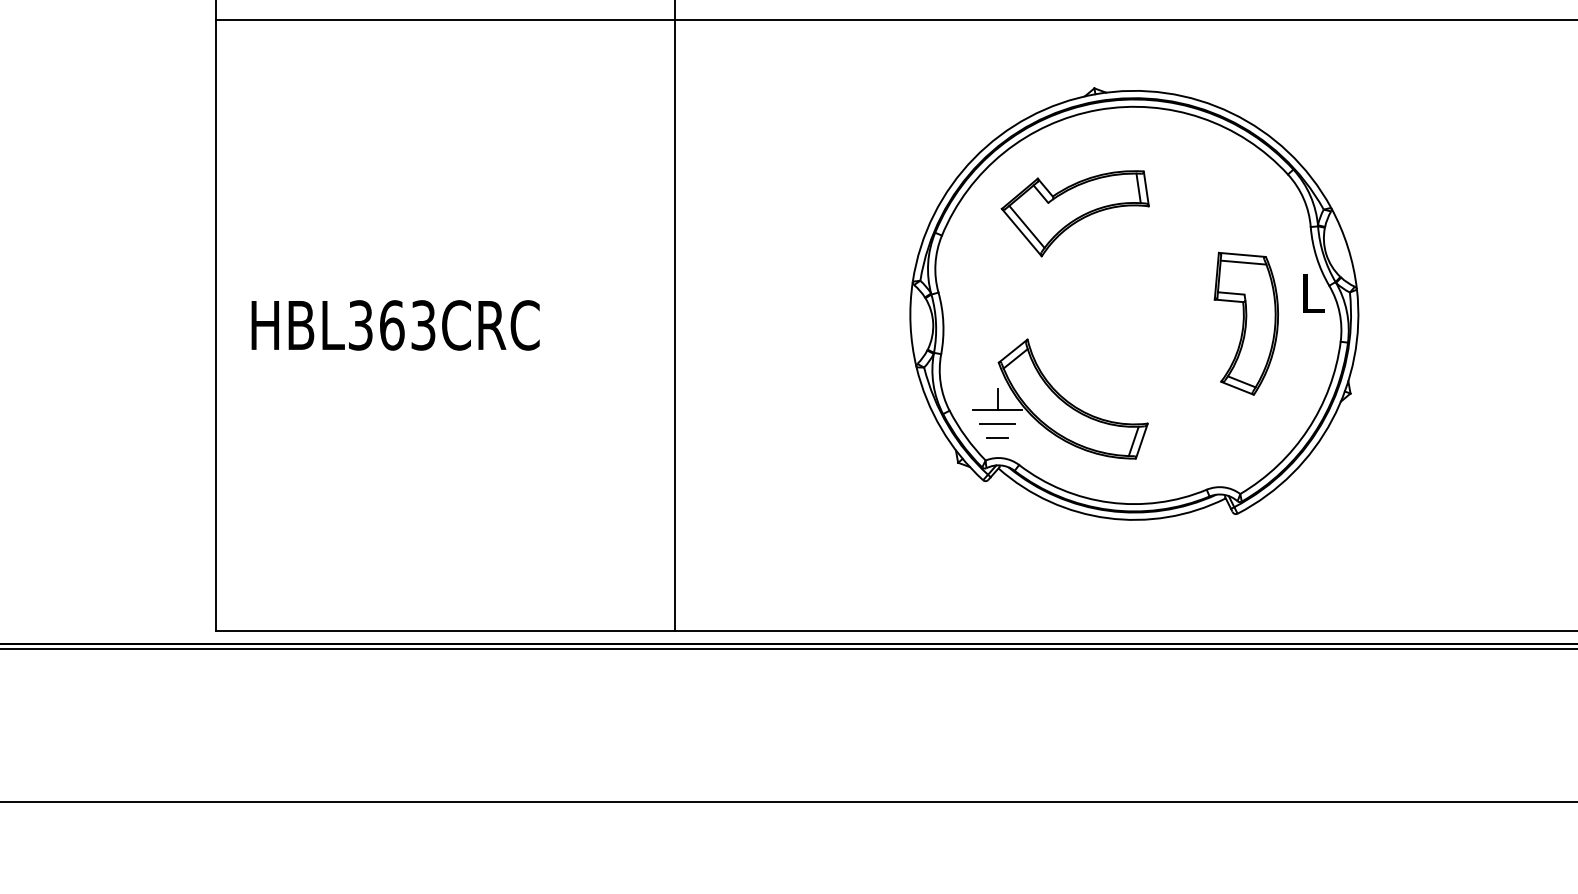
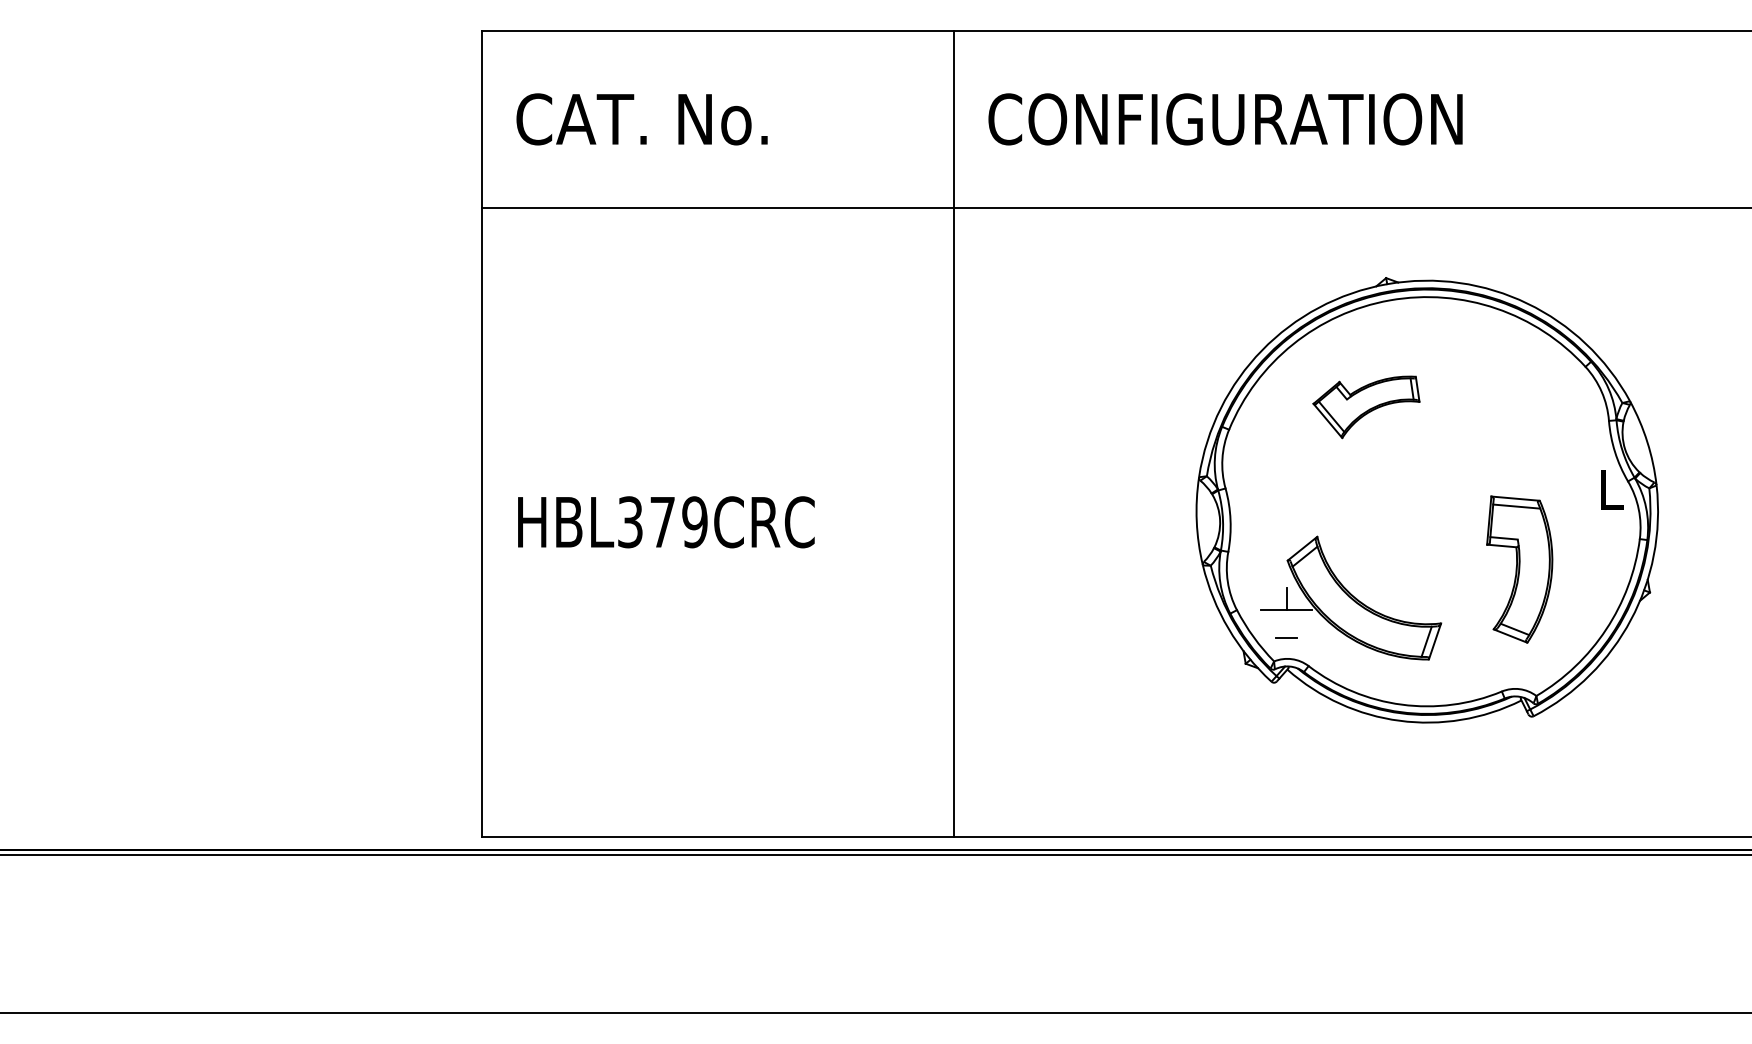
part: (1075, 213) -> (1366, 407), size x0.7
part: (1246, 323) -> (1519, 569), moved
text: (407, 325) -> (678, 522), HBL363CRC -> HBL379CRC
line: (997, 424) -> (1286, 624), removed

